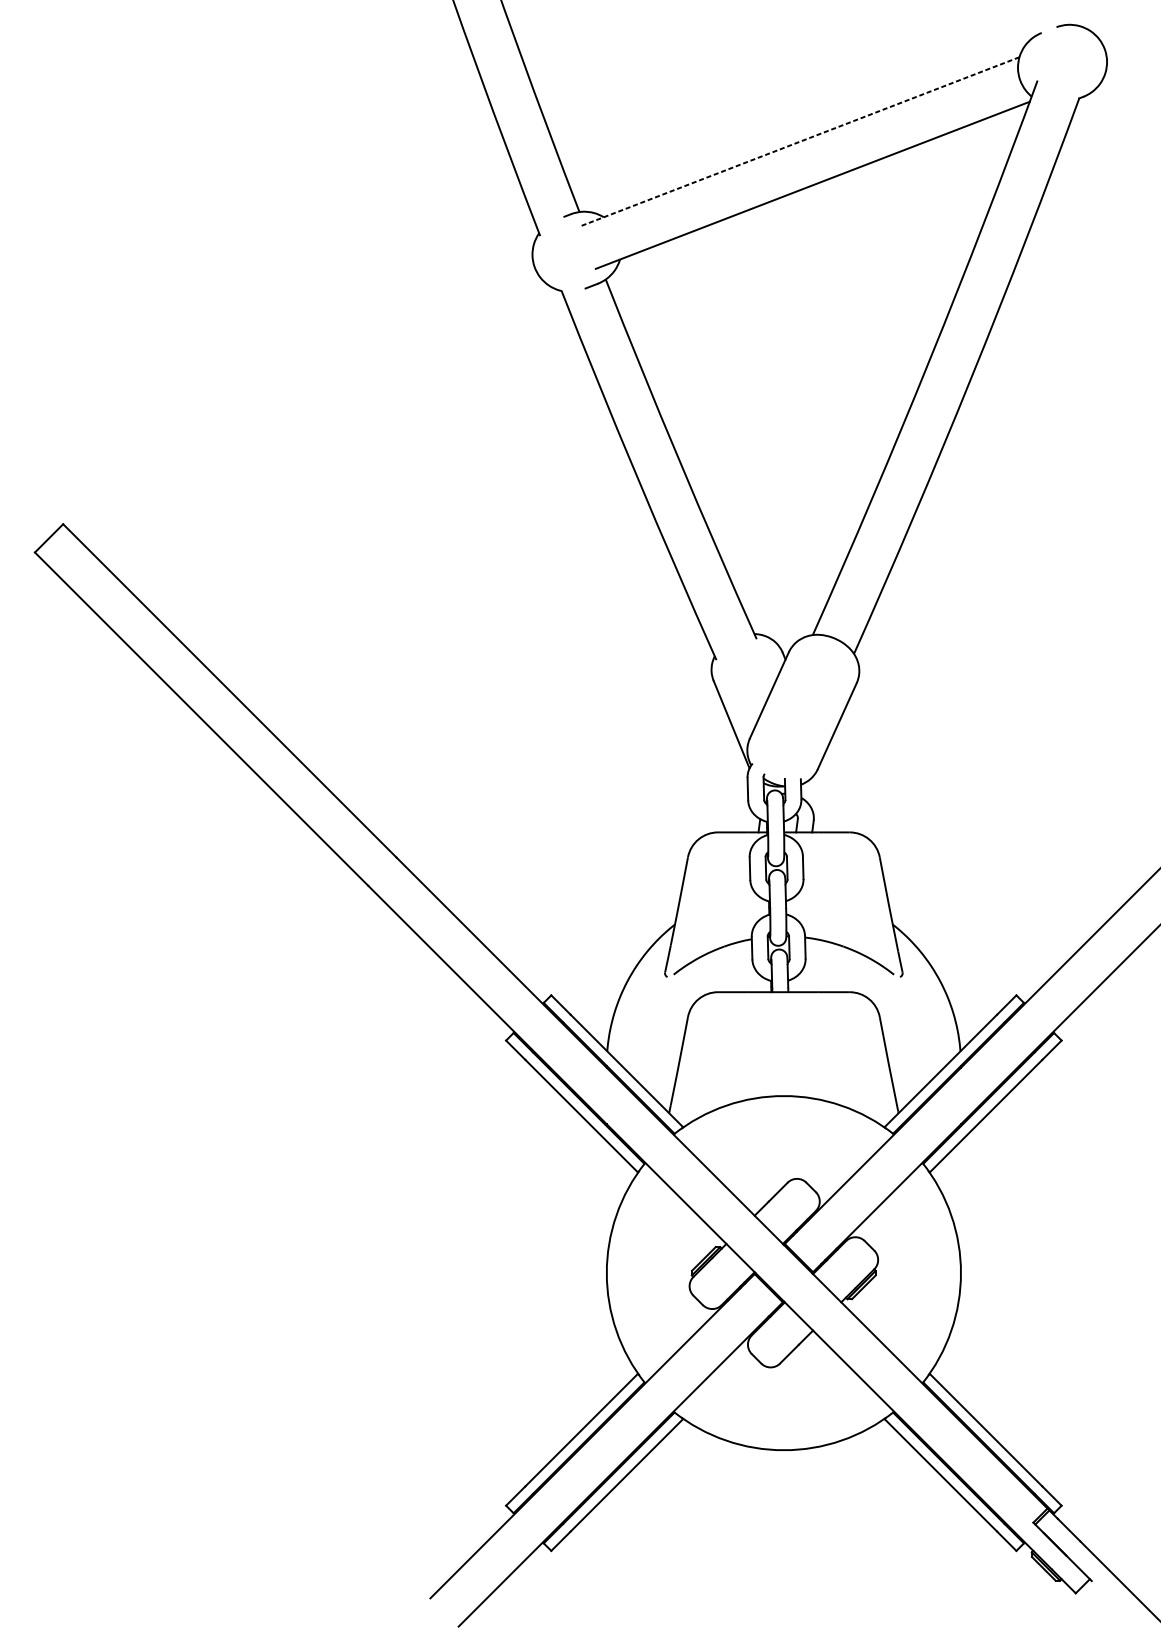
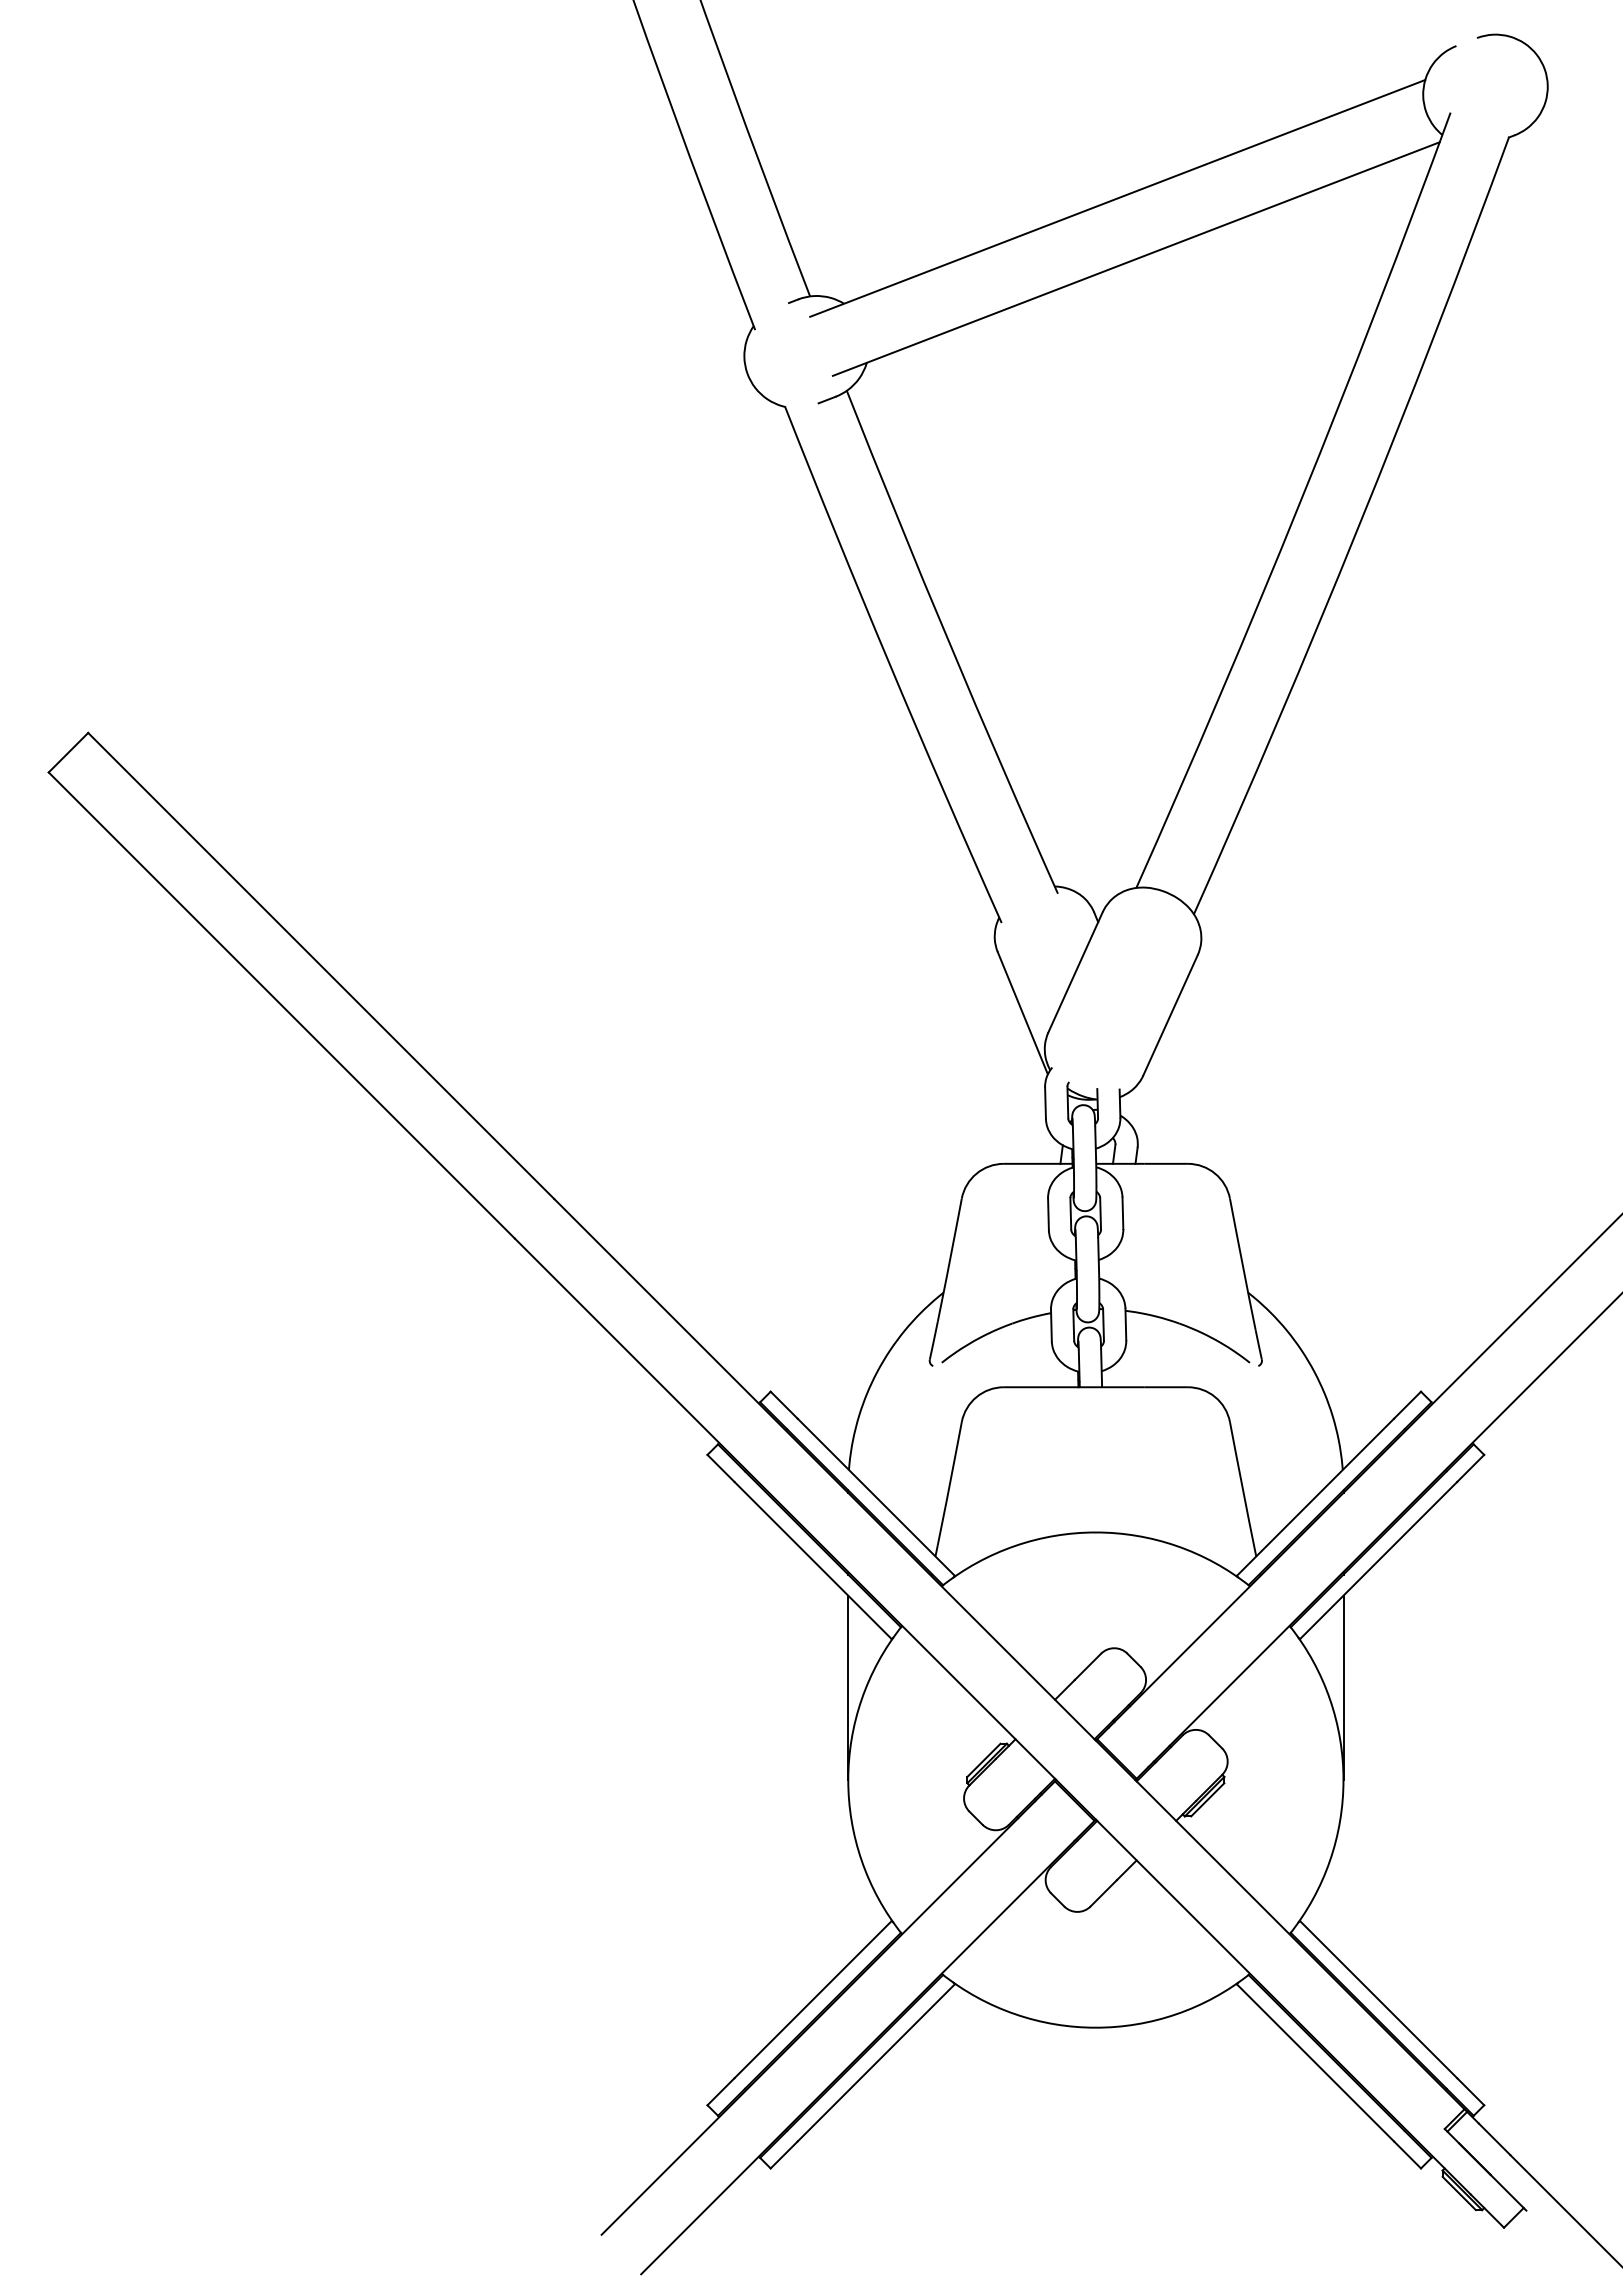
line: (799, 141) -> (1117, 198), dashed -> solid
line: (606, 1206) -> (848, 1687), added
line: (960, 1206) -> (1343, 1687), added

